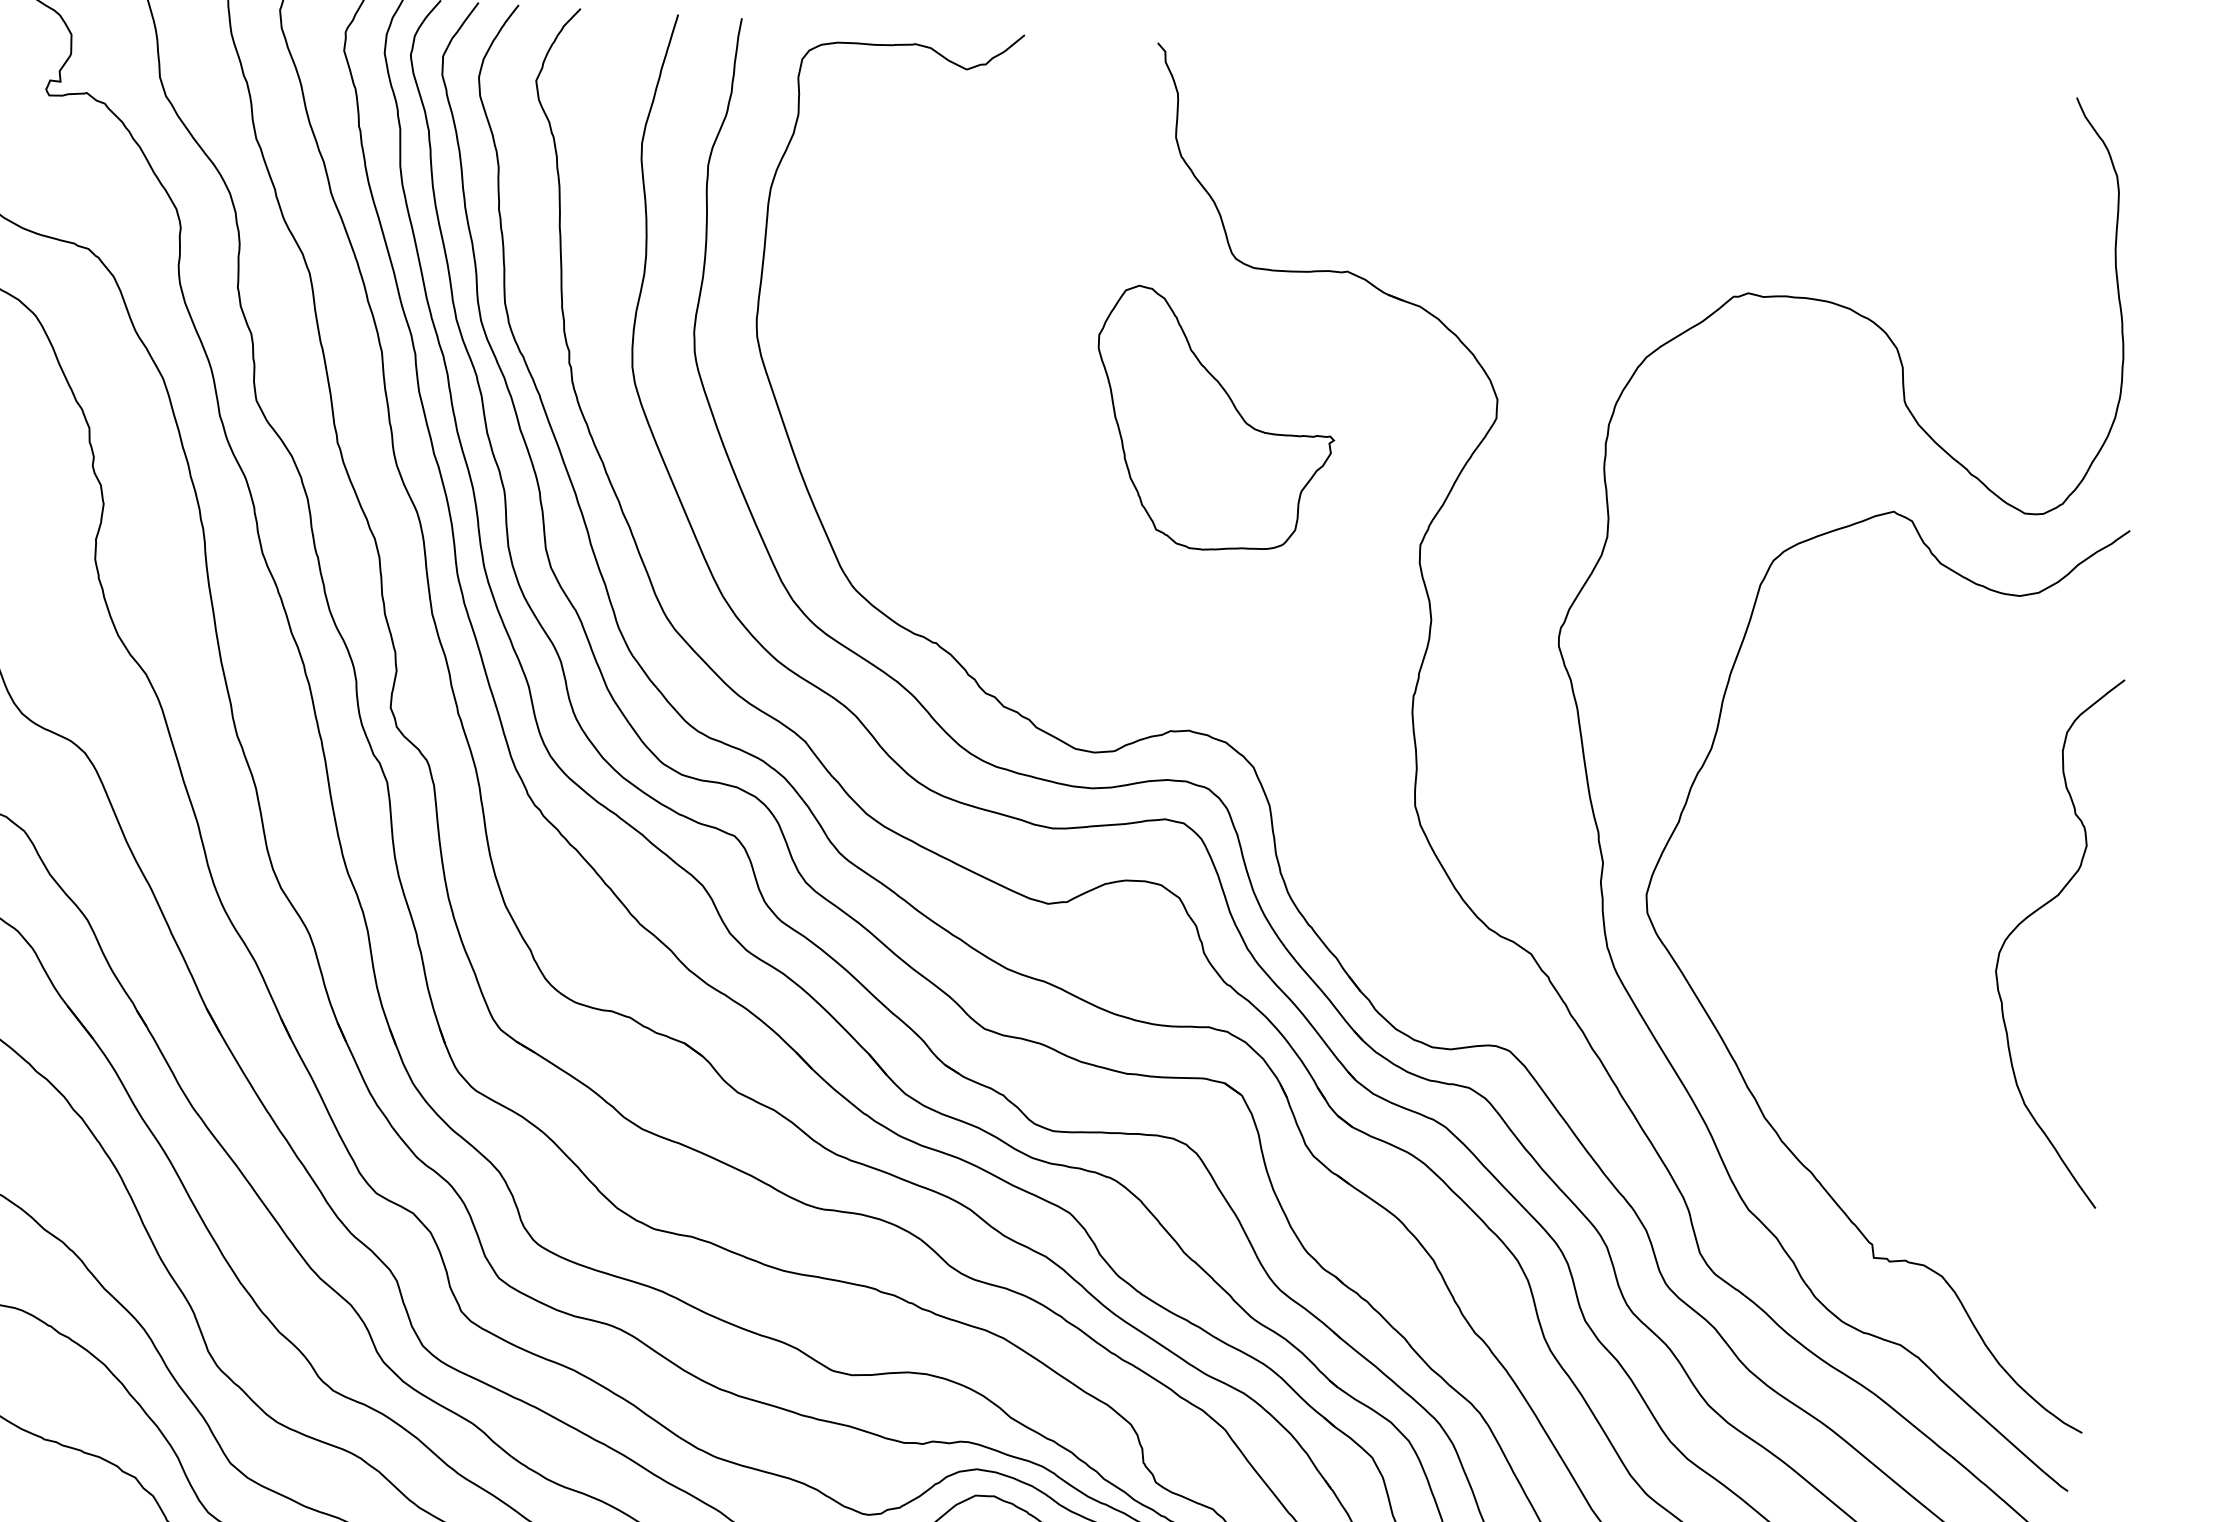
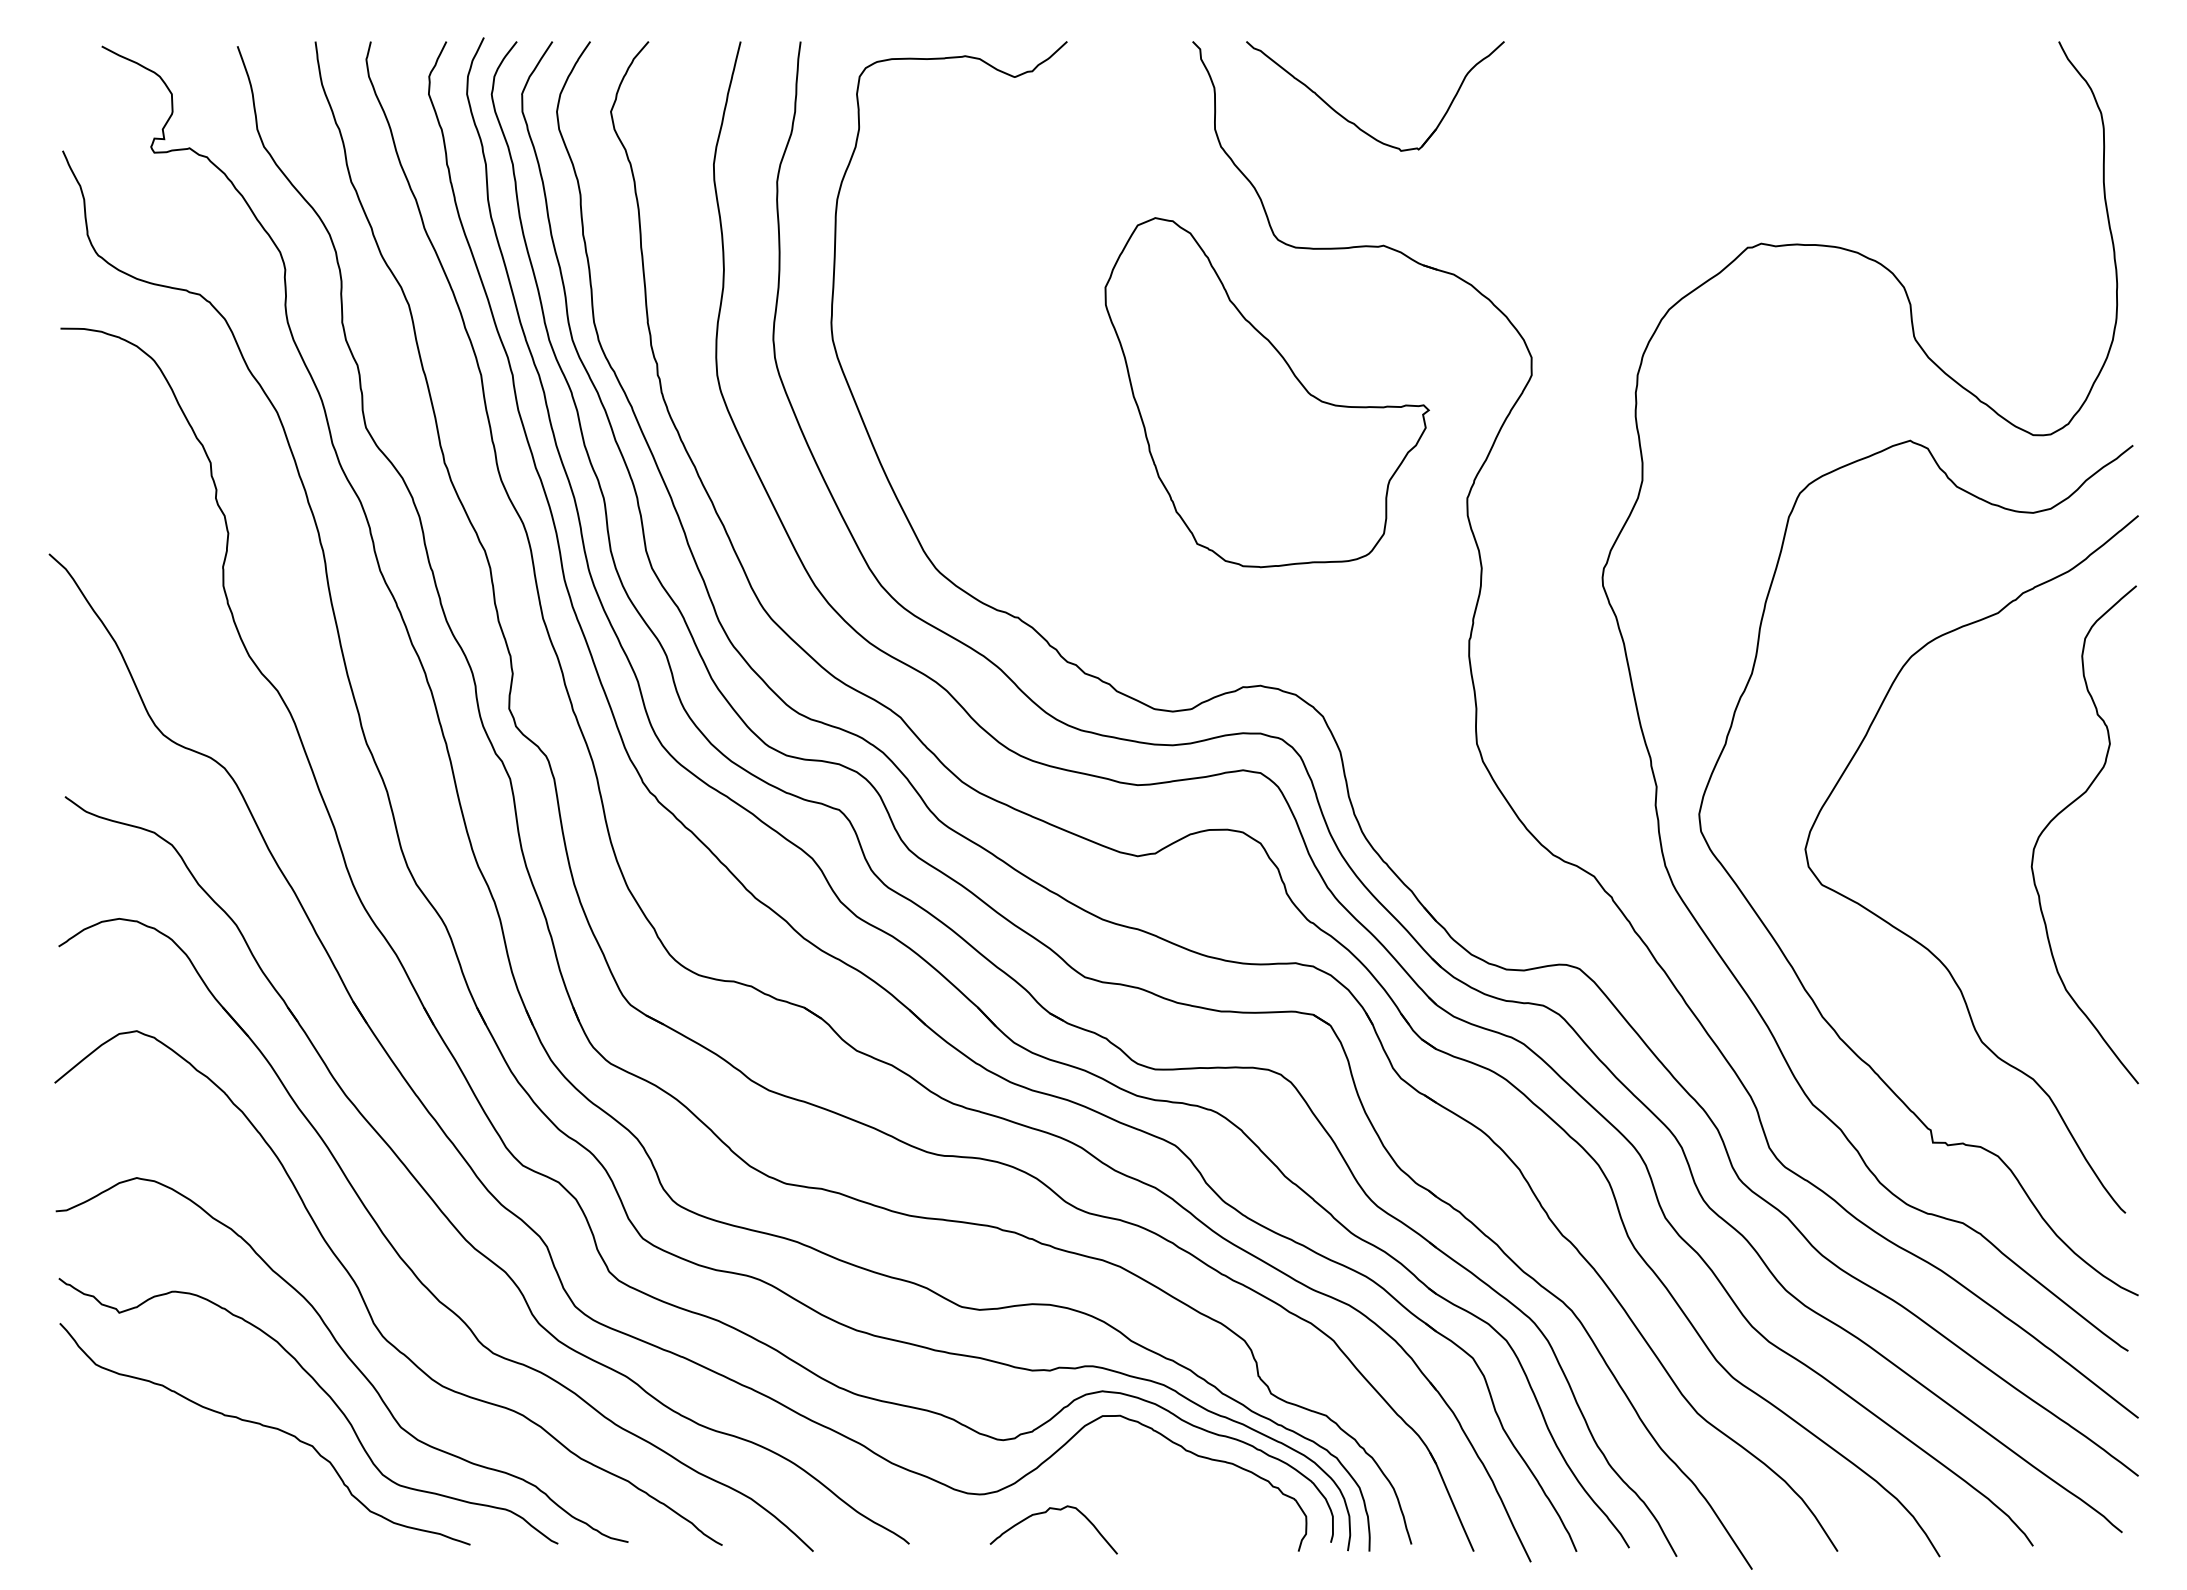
part: (1325, 140) -> (1355, 123), added
part: (1214, 419) -> (1266, 392), size x1.43
curve: (1867, 1040) -> (1914, 938), added

